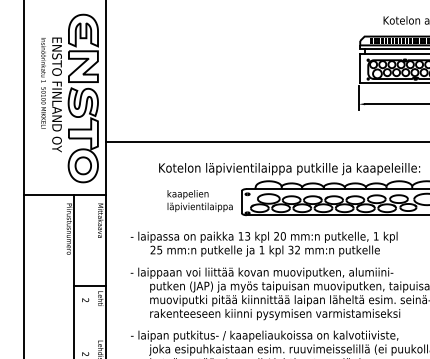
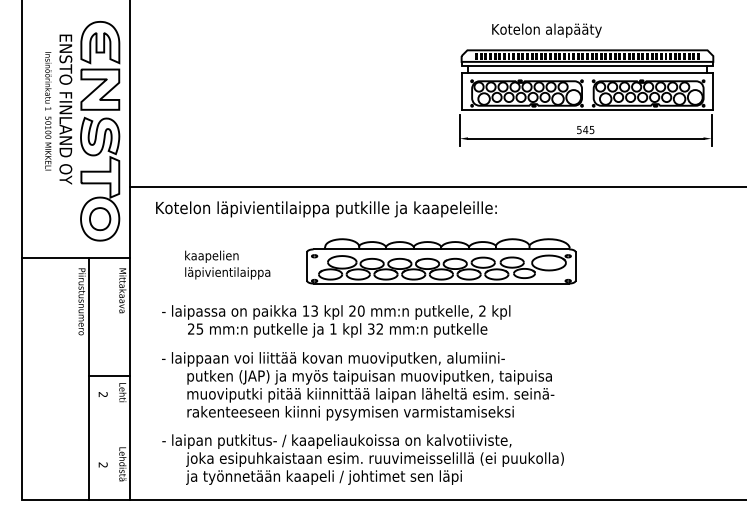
text: (56, 94) -> (65, 109), moved
text: (289, 169) -> (326, 209), moved
text: (200, 200) -> (227, 264), moved
text: (376, 235) -> (482, 310), 1 -> 2

